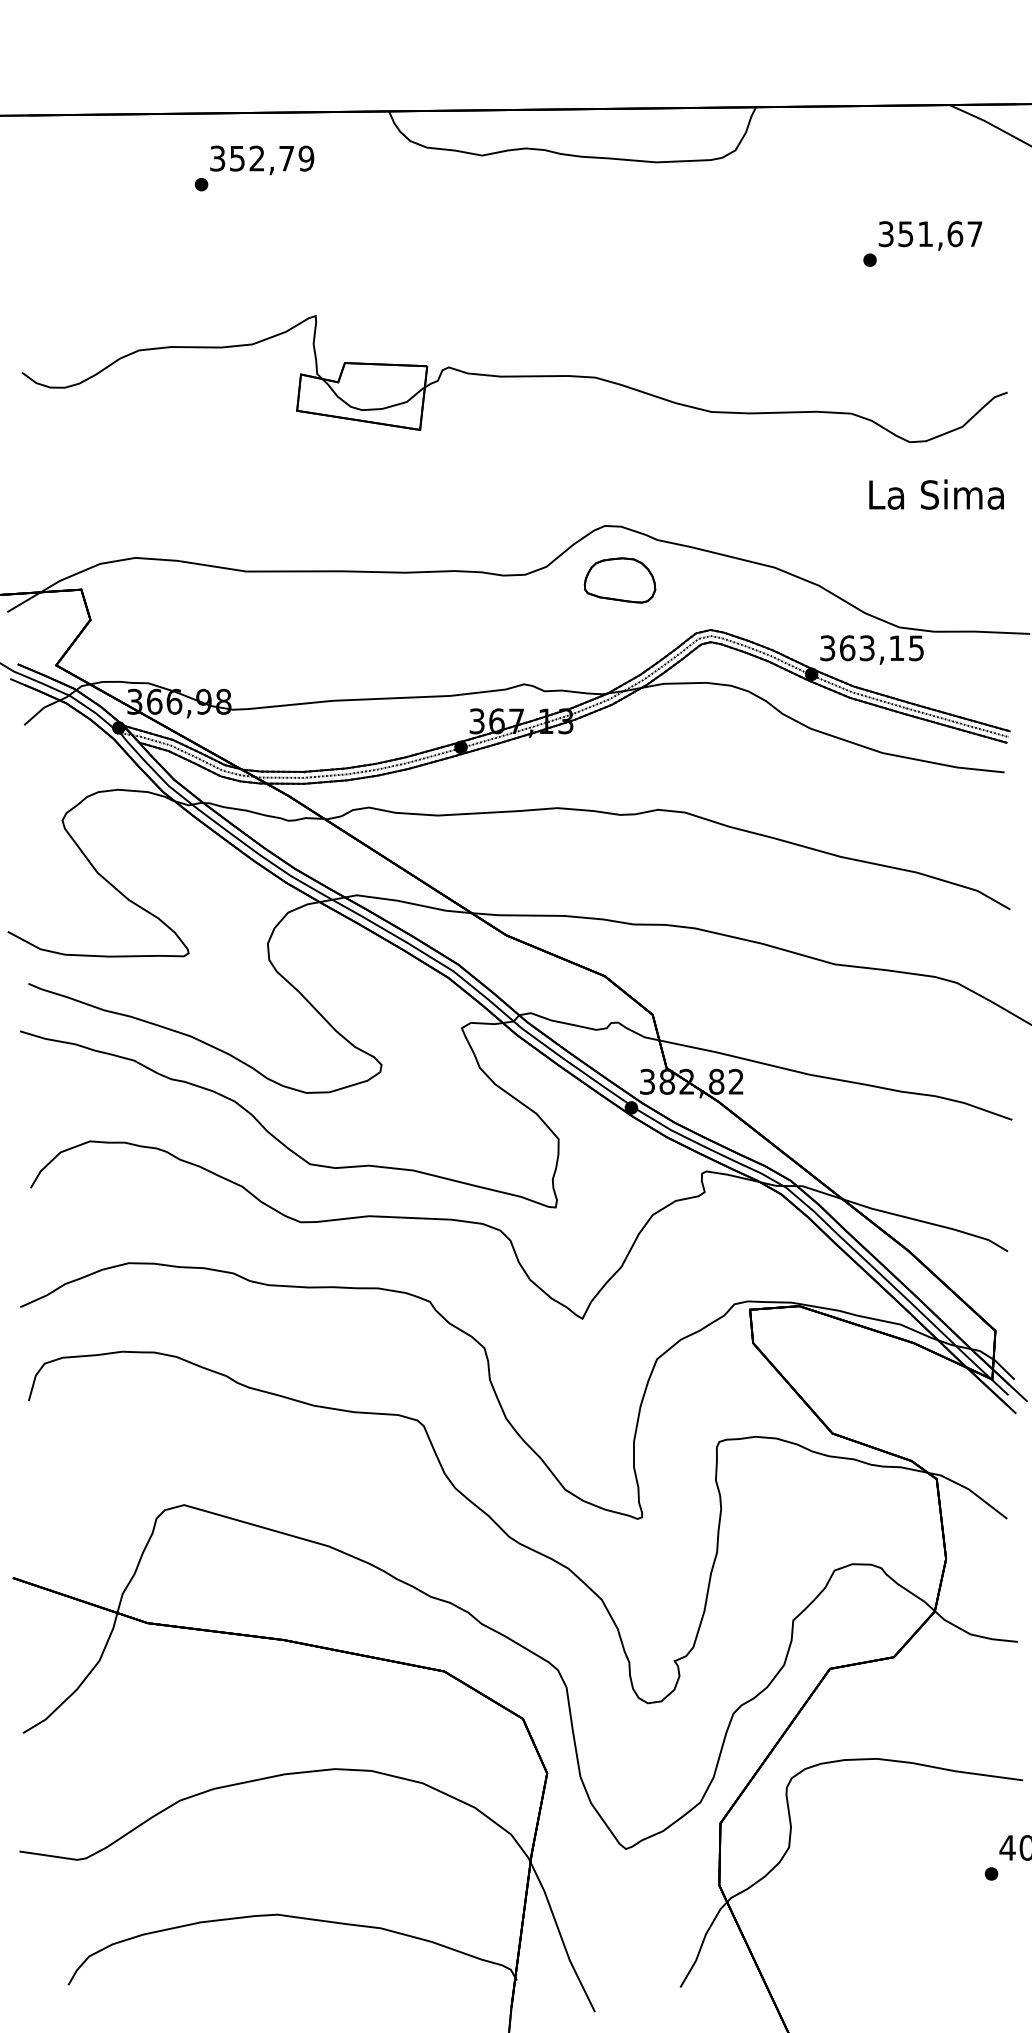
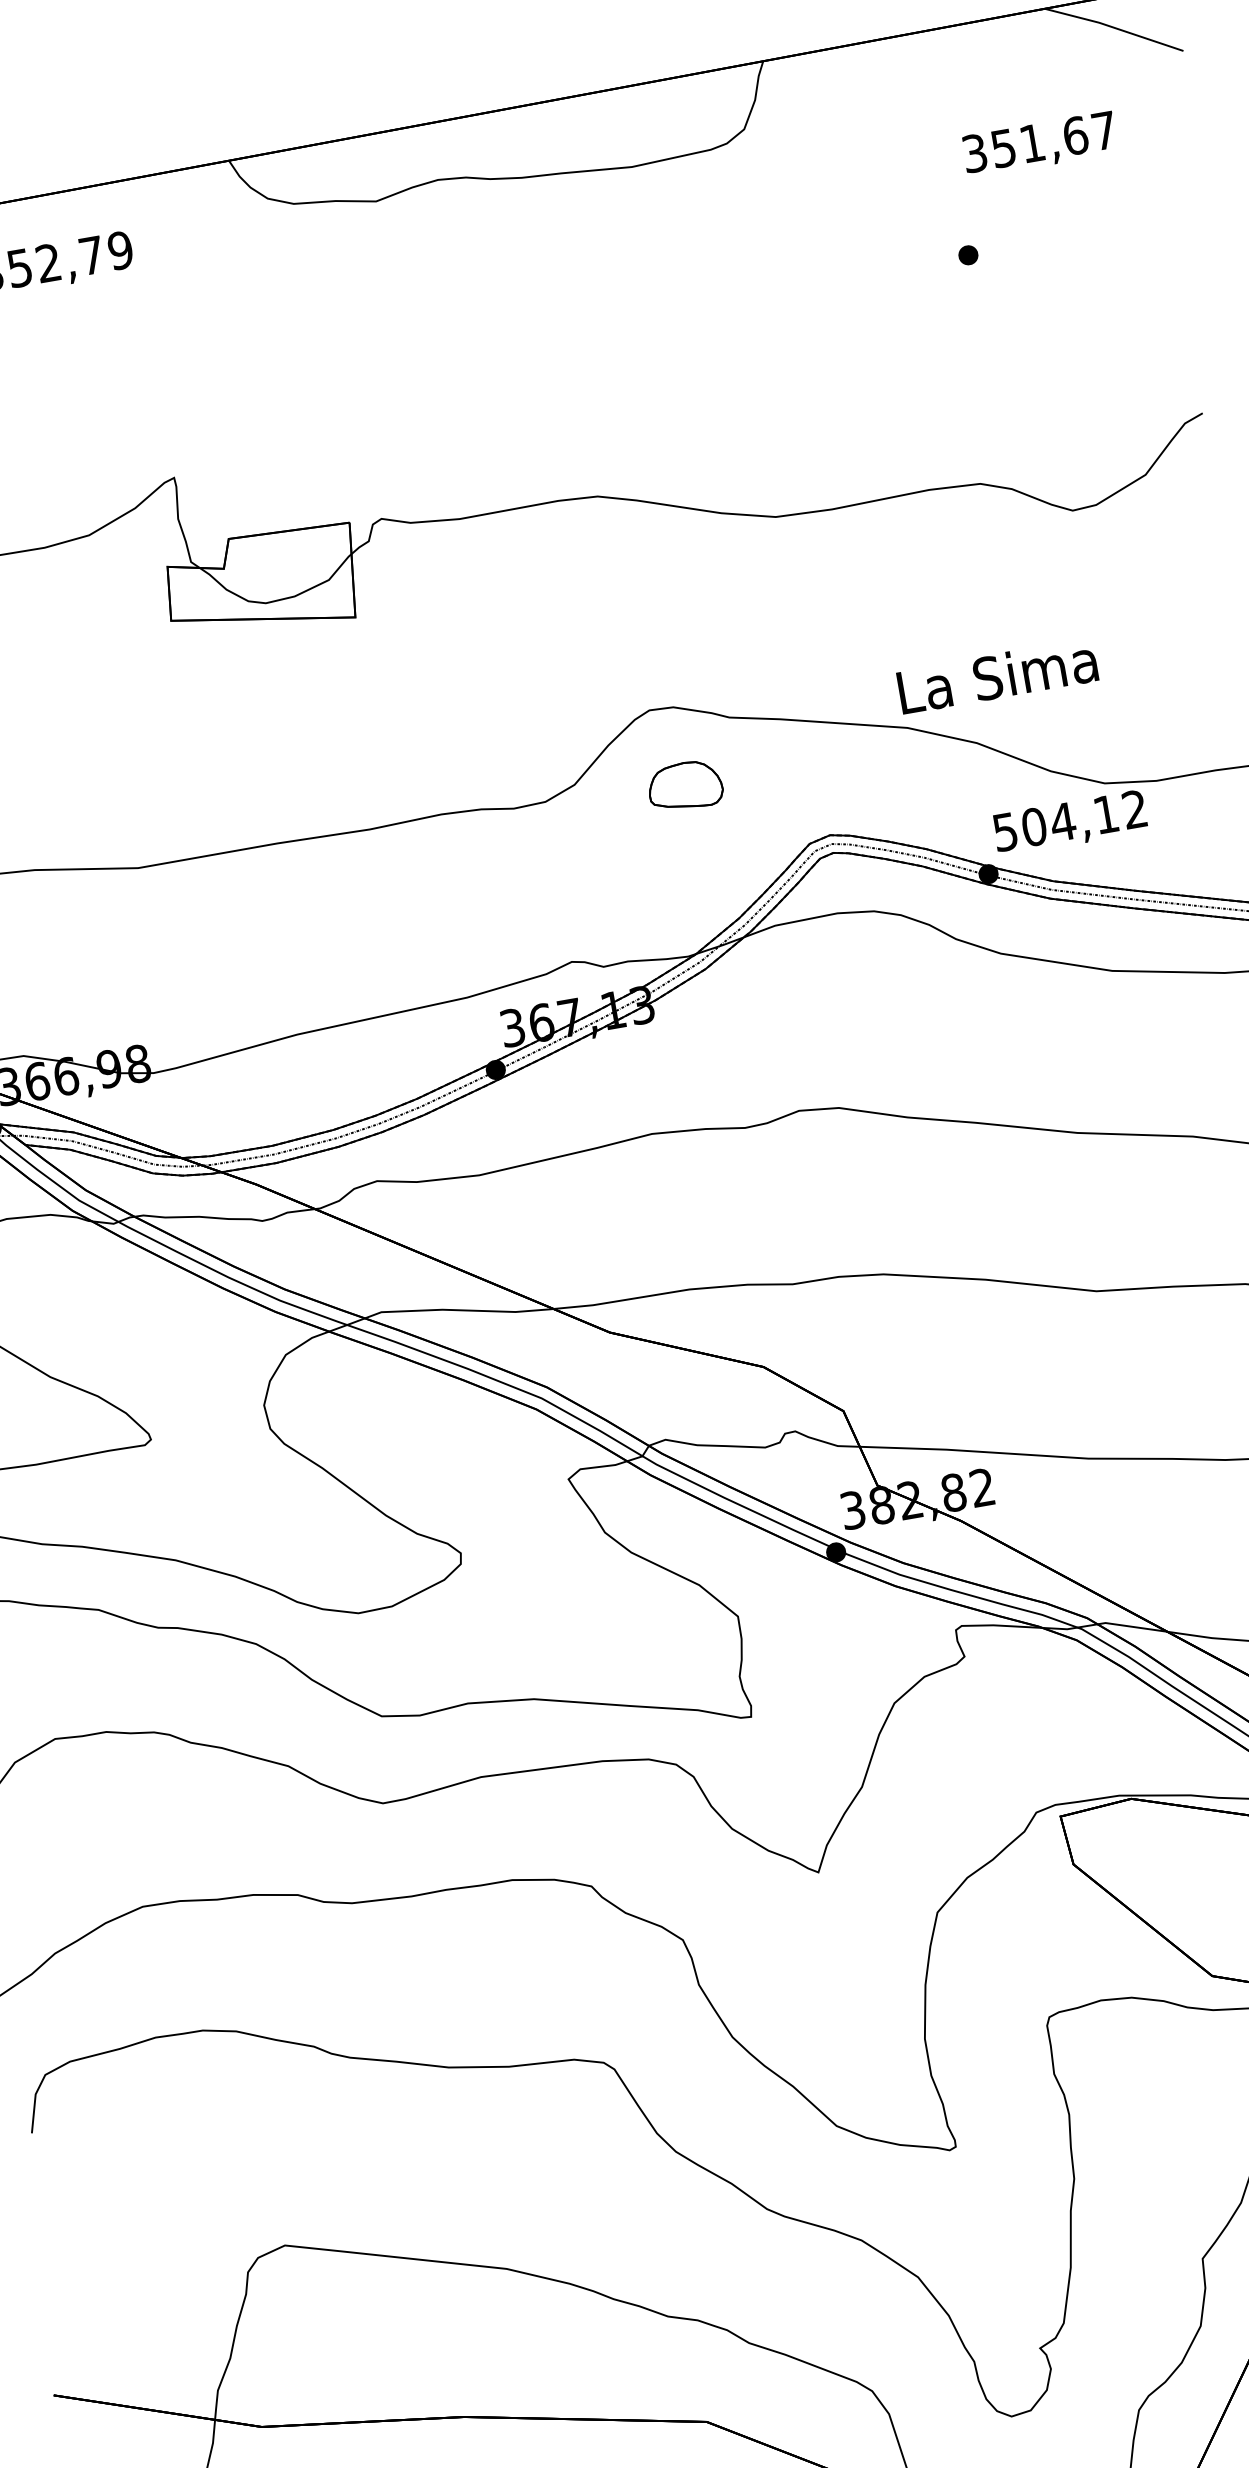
text: (930, 235) -> (1039, 144), moved
text: (936, 494) -> (997, 676), moved
part: (619, 580) -> (684, 786), size x0.7
text: (872, 648) -> (1070, 820), 363,15 -> 504,12

